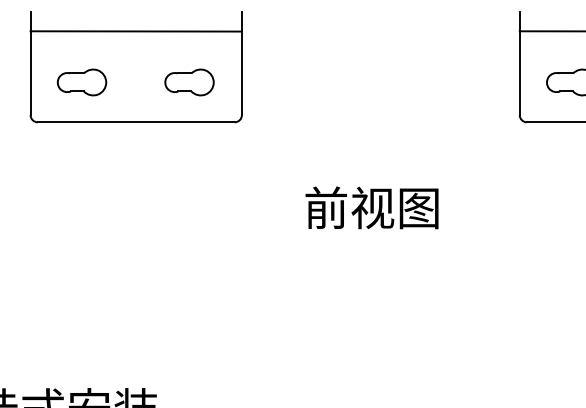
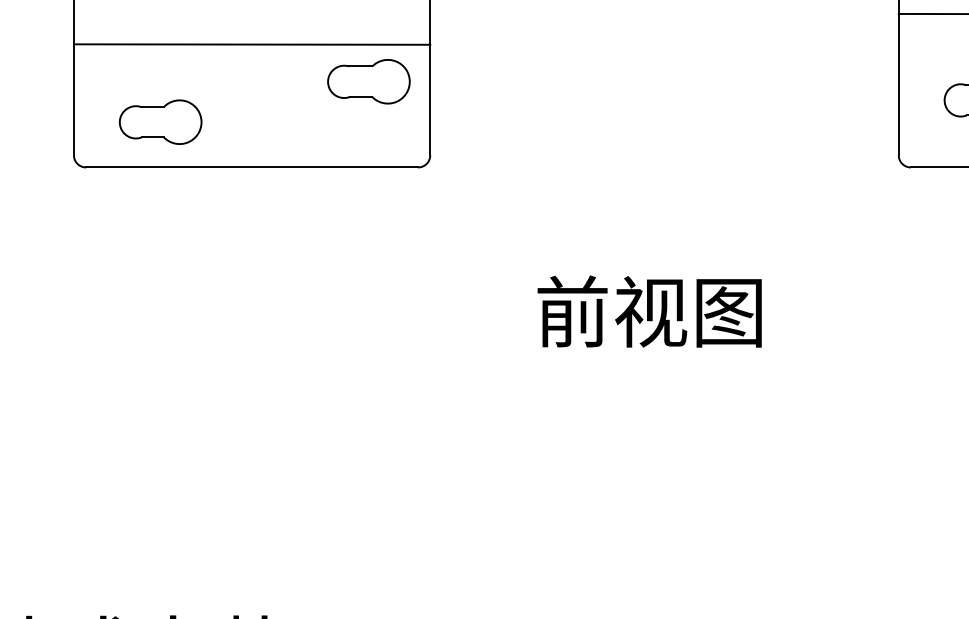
line: (135, 31) -> (250, 44), moved
part: (81, 82) -> (159, 122), moved
part: (189, 82) -> (368, 81), moved

